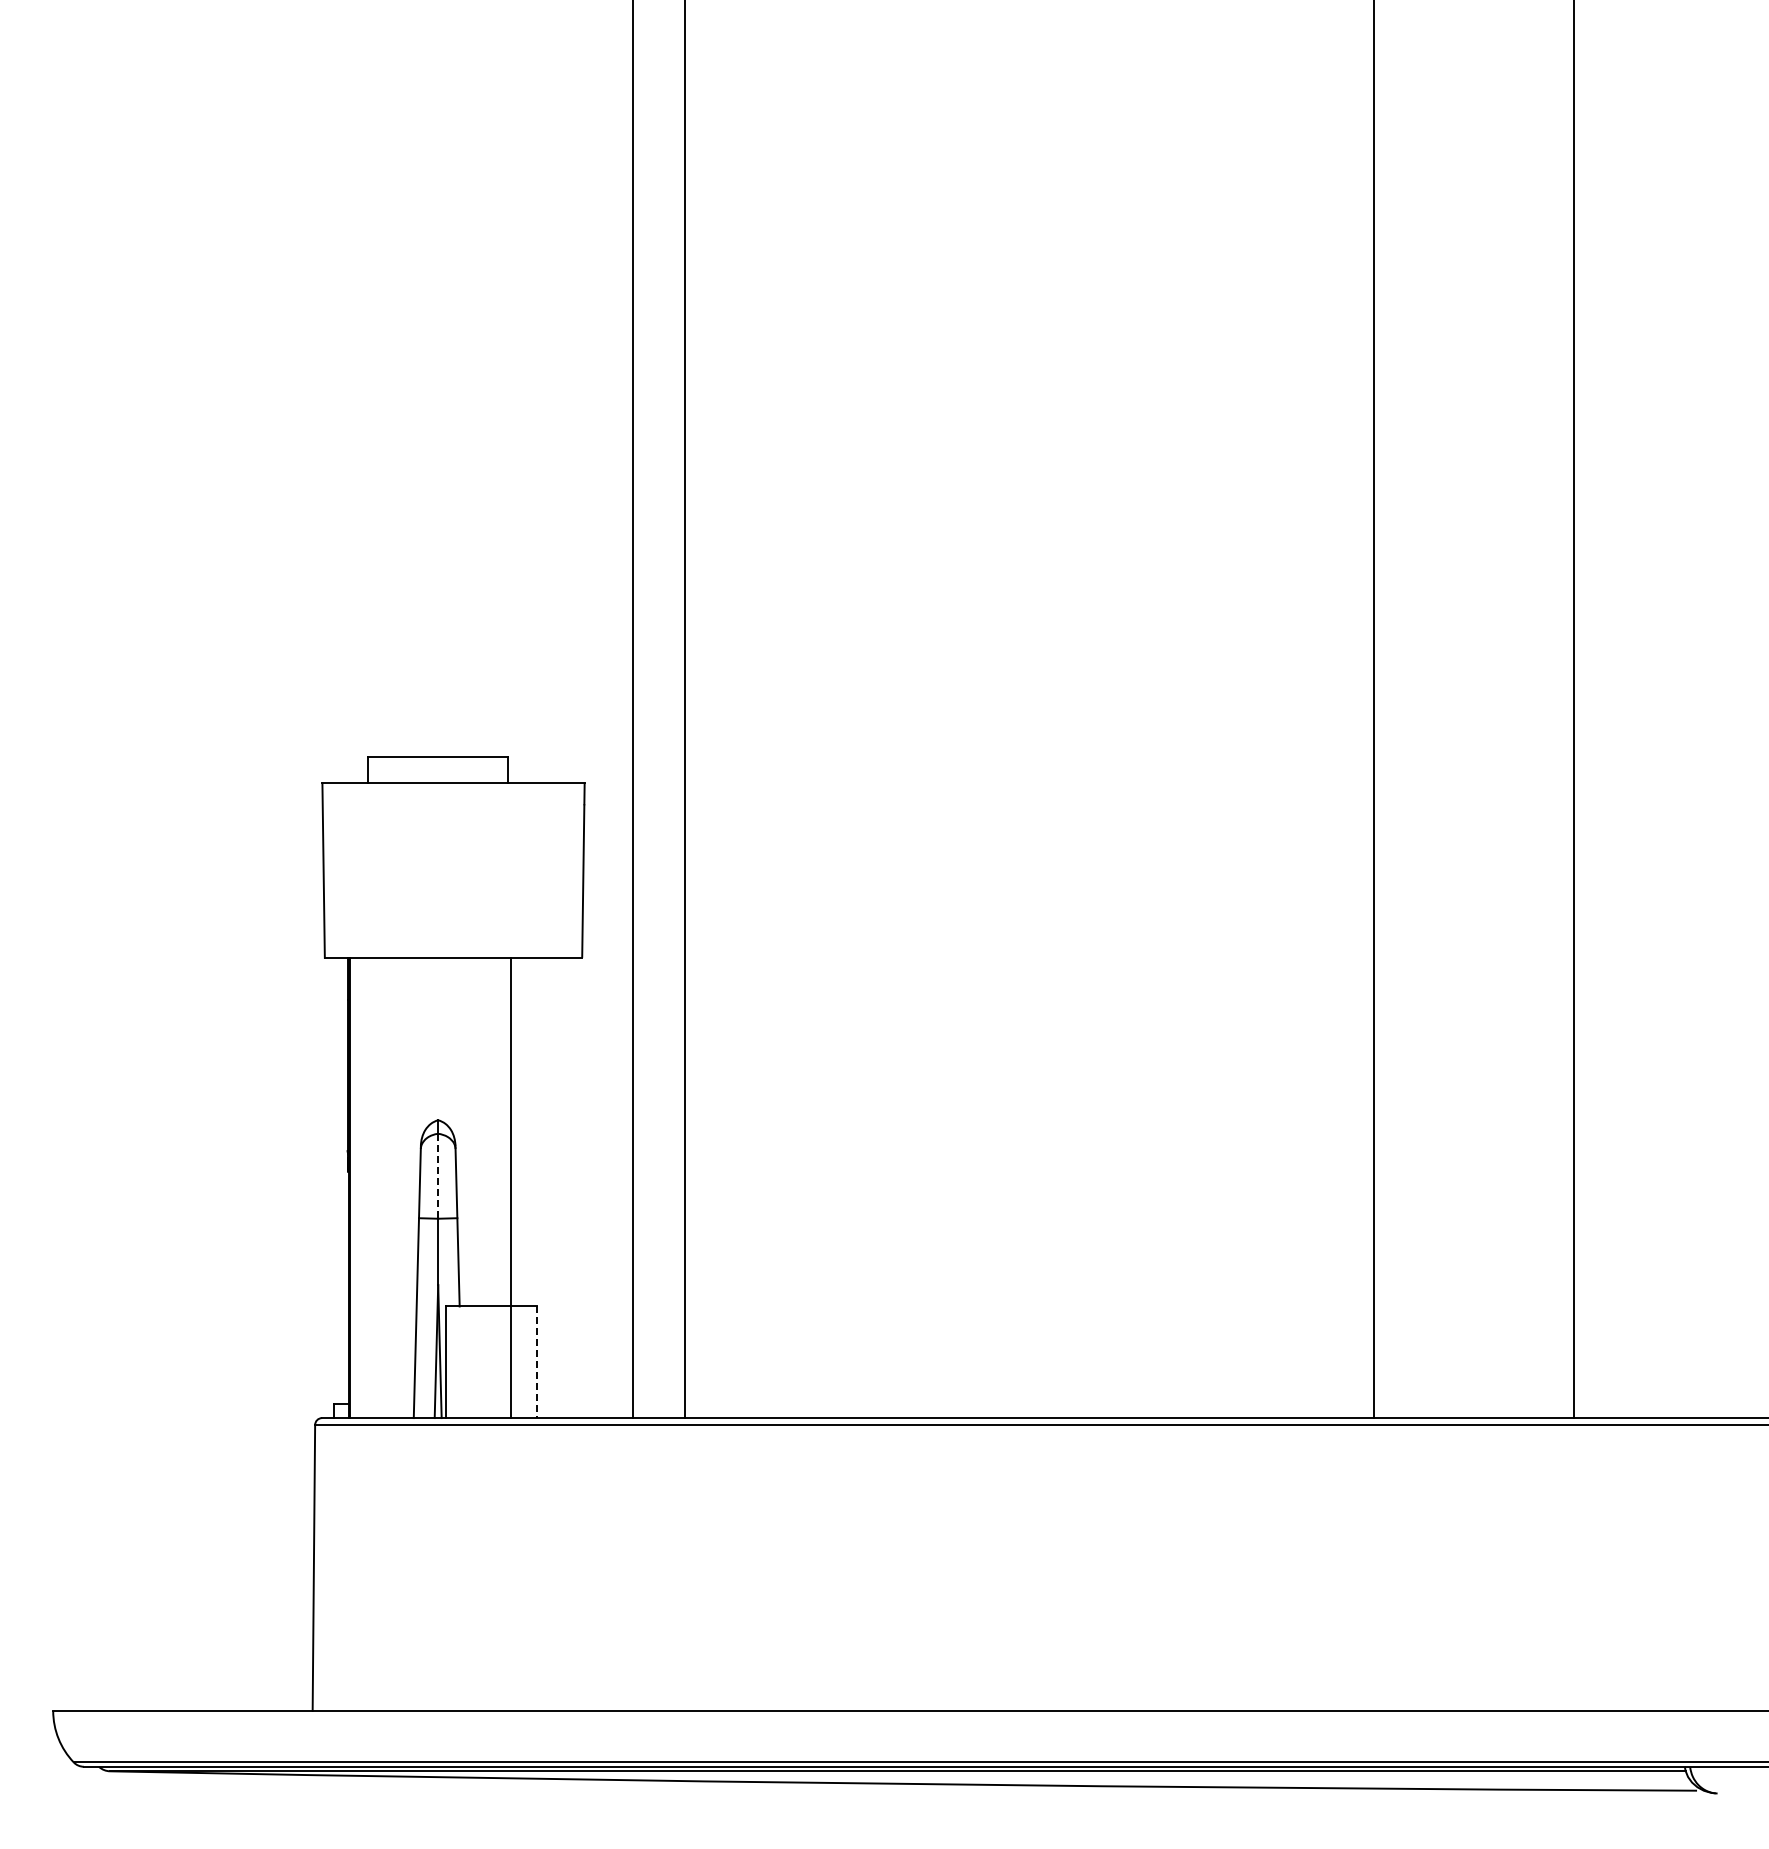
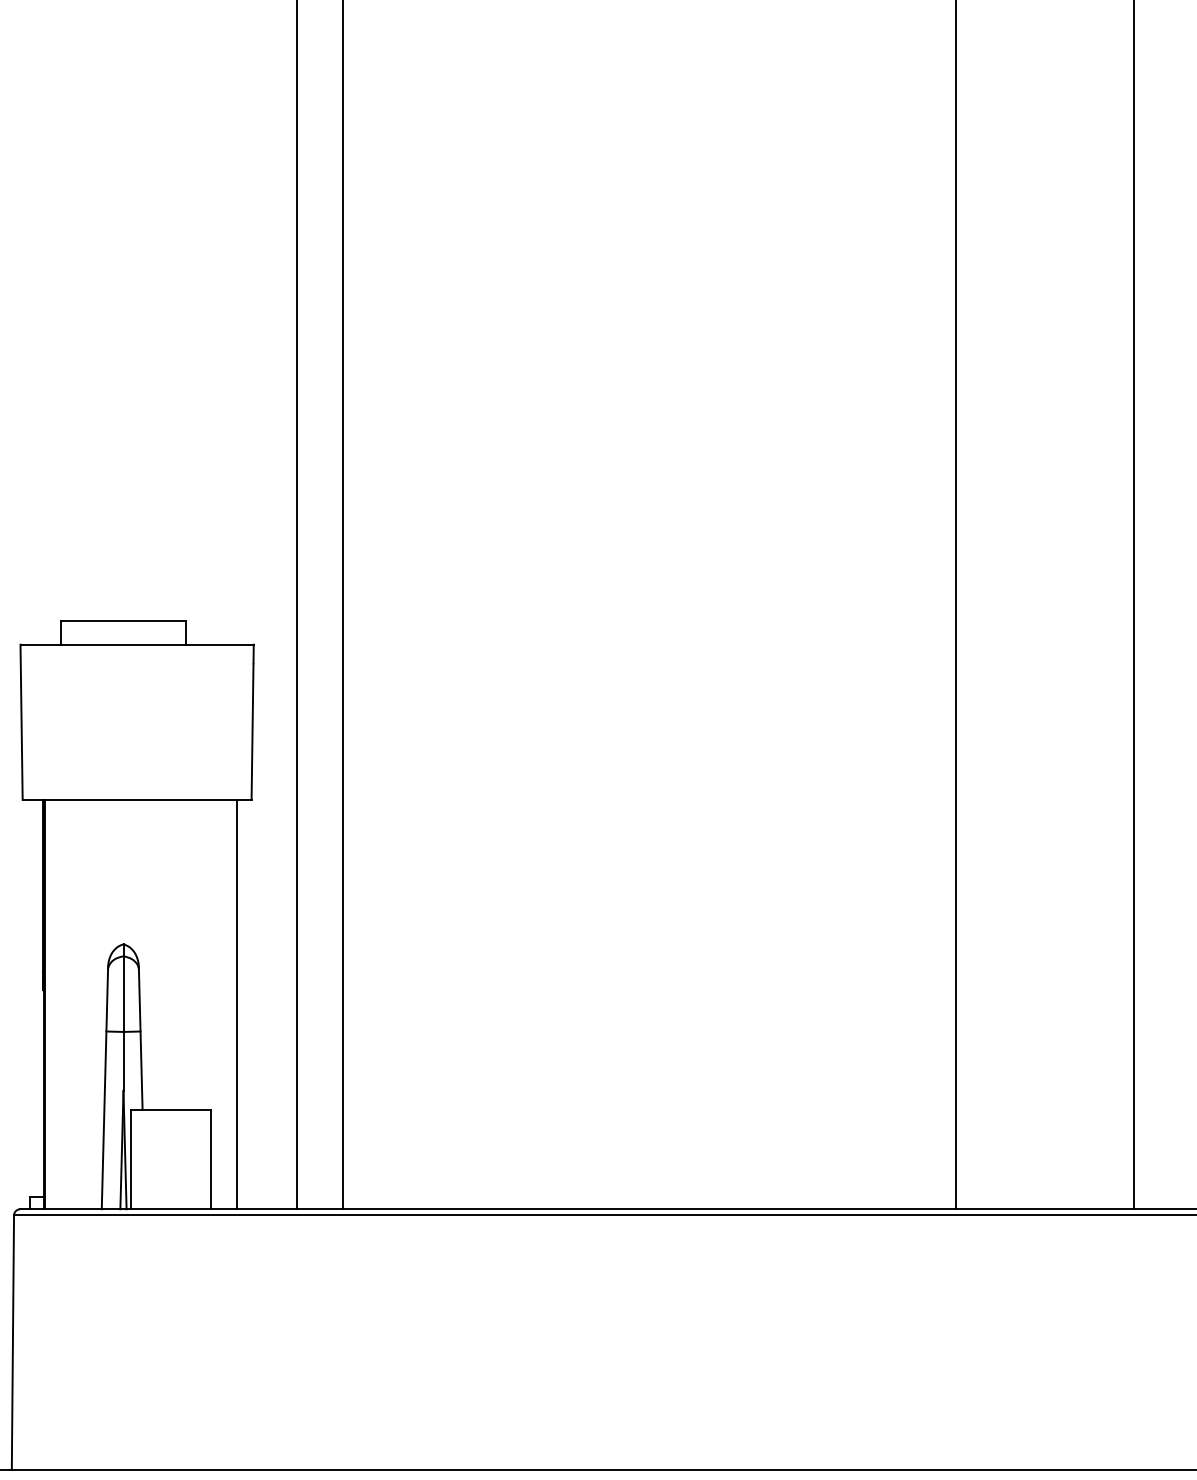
line: (438, 1176) -> (123, 994), dashed -> solid
line: (510, 1187) -> (236, 1004), moved
line: (536, 1362) -> (210, 1159), dashed -> solid

